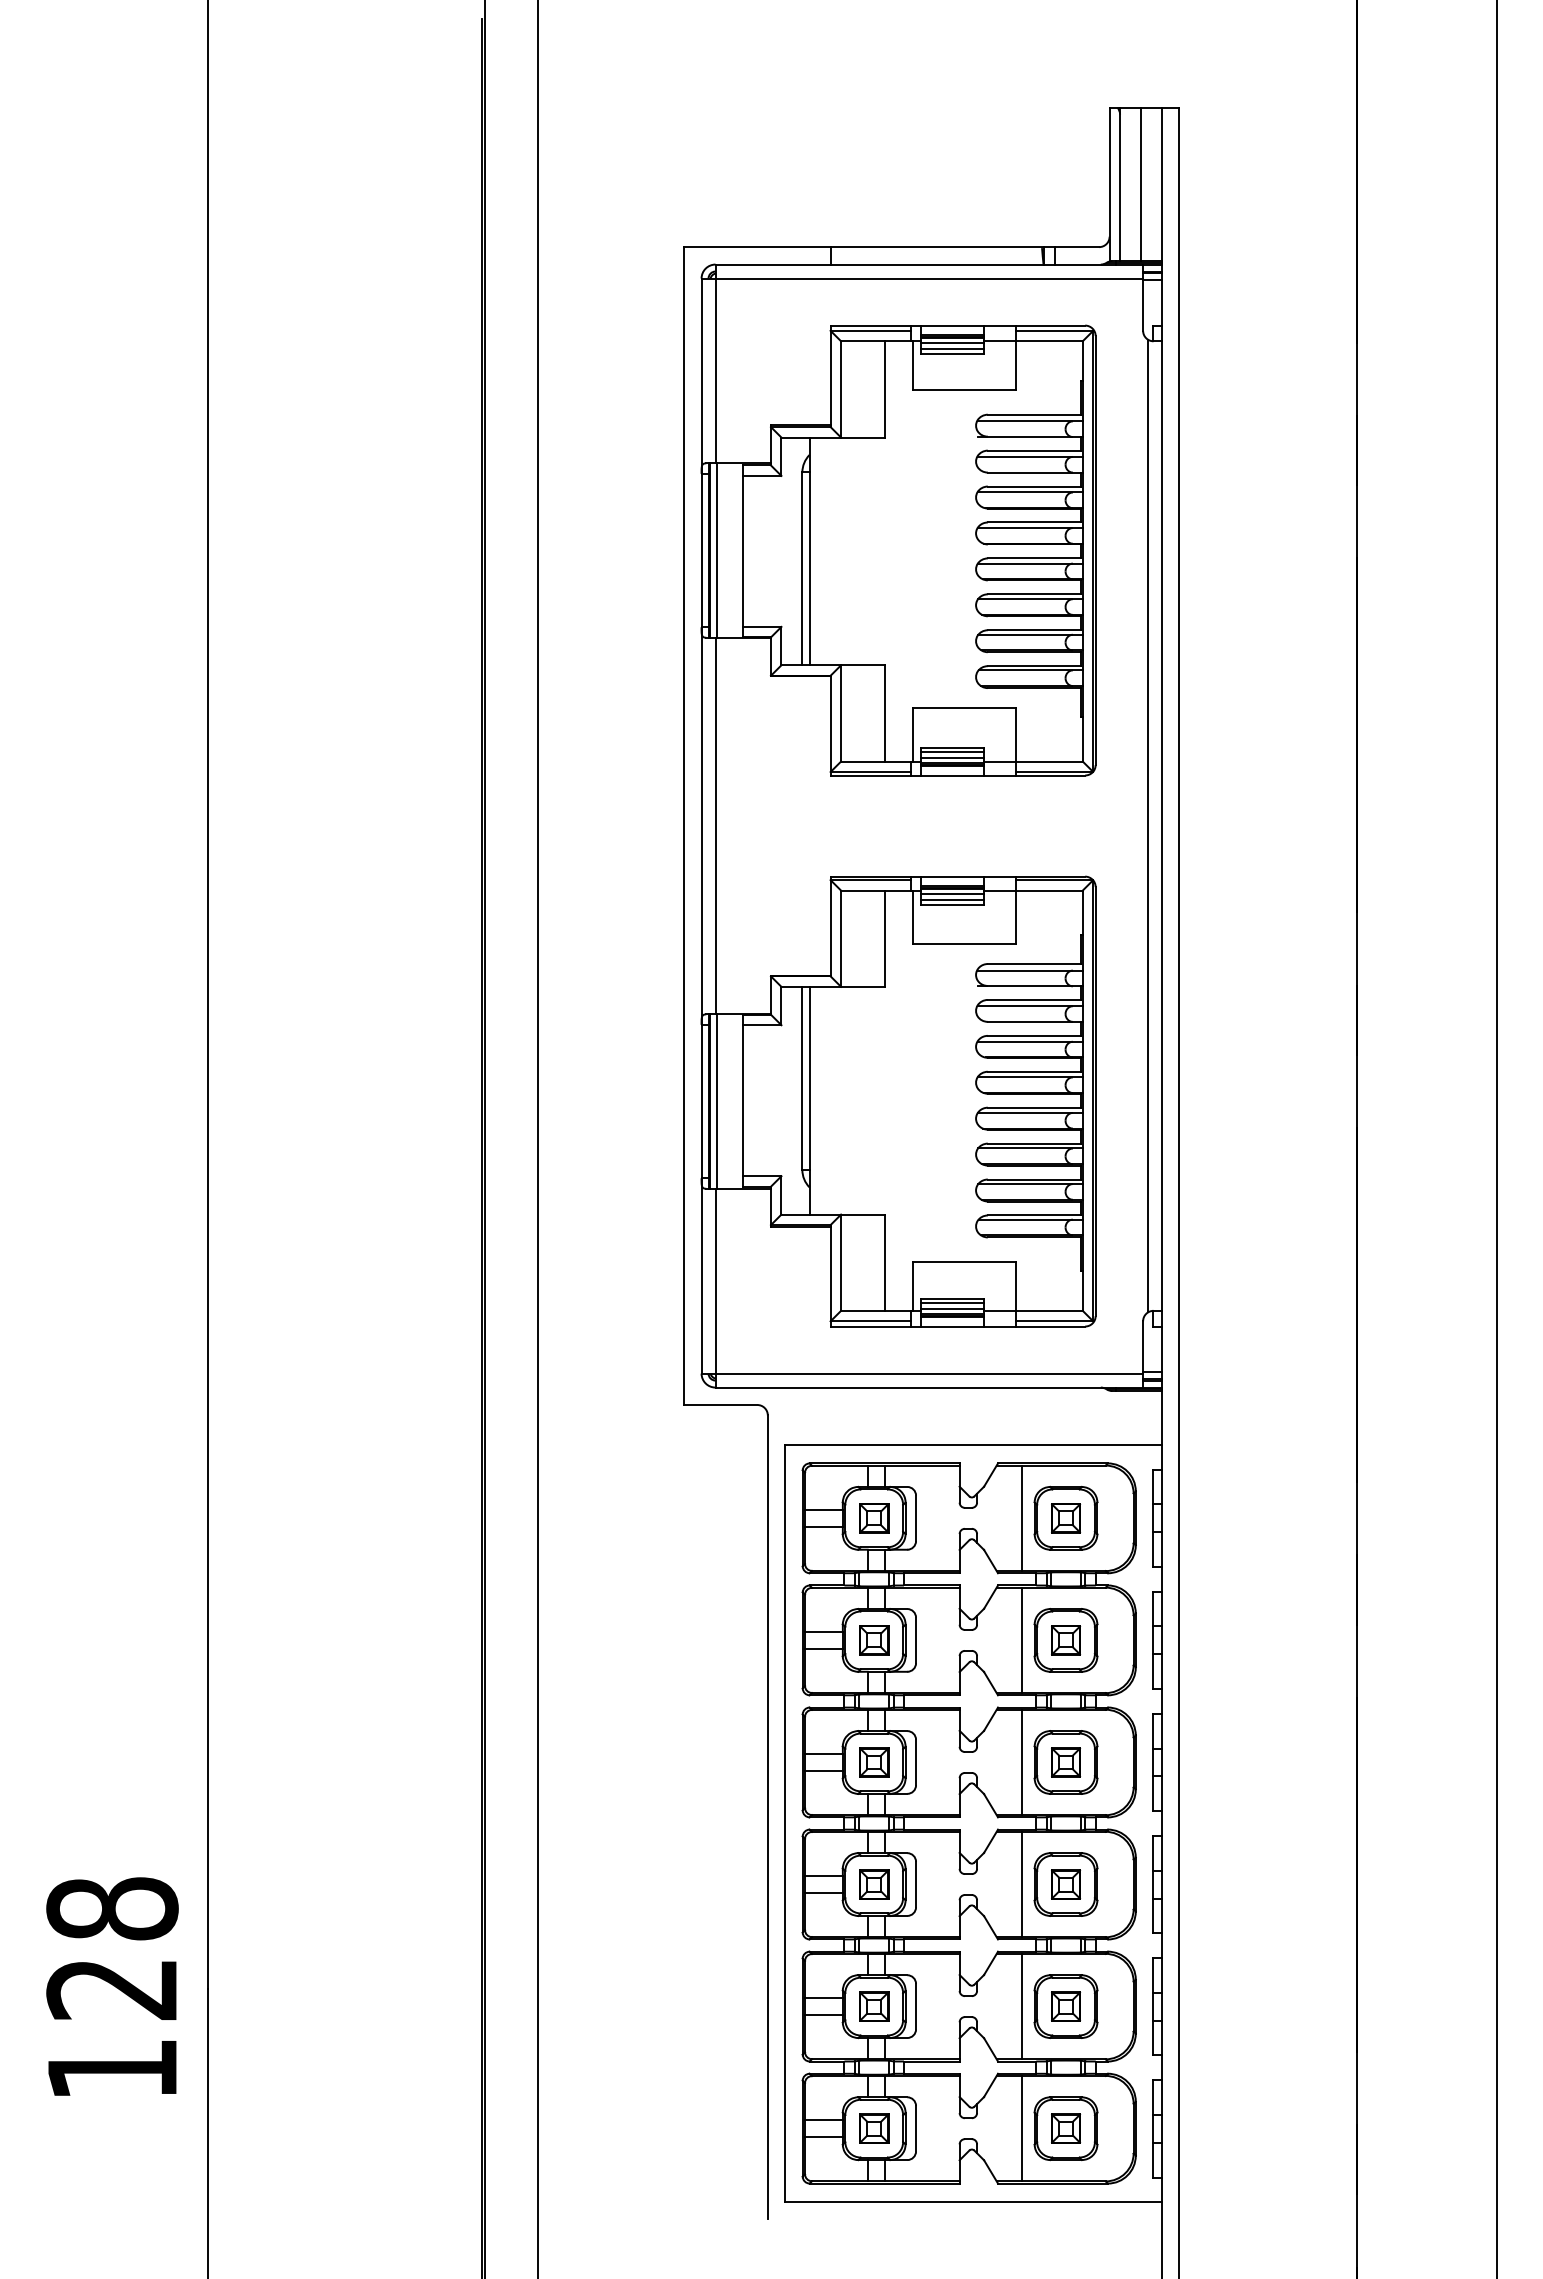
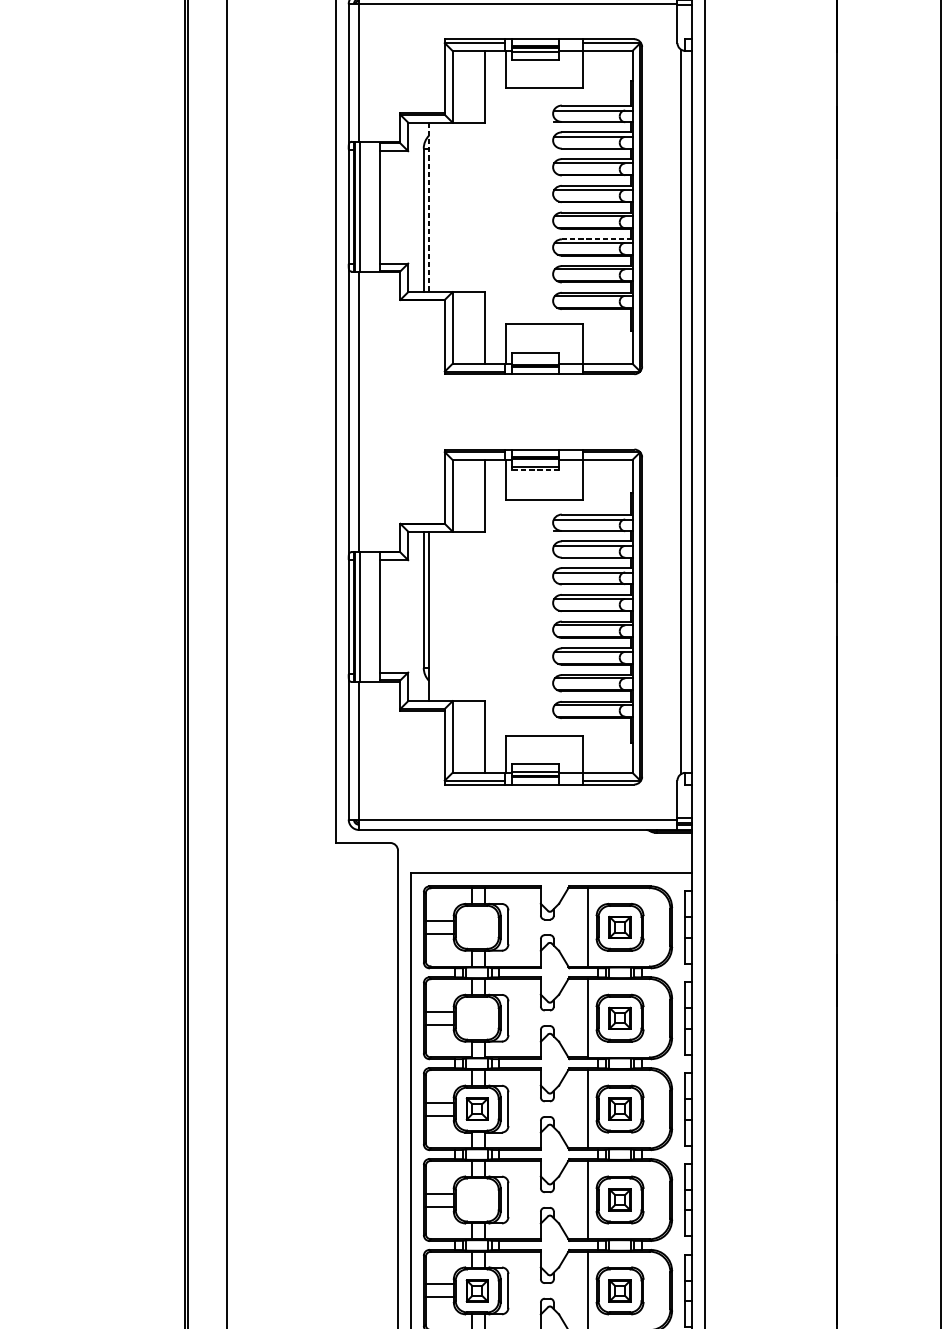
line: (952, 349) -> (535, 57), removed
line: (809, 551) -> (429, 207), solid -> dashed
line: (1034, 594) -> (596, 239), solid -> dashed
line: (952, 751) -> (535, 356), removed
line: (952, 758) -> (535, 361), removed
line: (952, 894) -> (535, 462), removed
line: (952, 904) -> (535, 470), solid -> dashed
line: (952, 1302) -> (535, 766), removed
part: (874, 1518) -> (477, 927), removed
part: (874, 1640) -> (477, 1018), removed
part: (874, 1884) -> (477, 1199), removed

